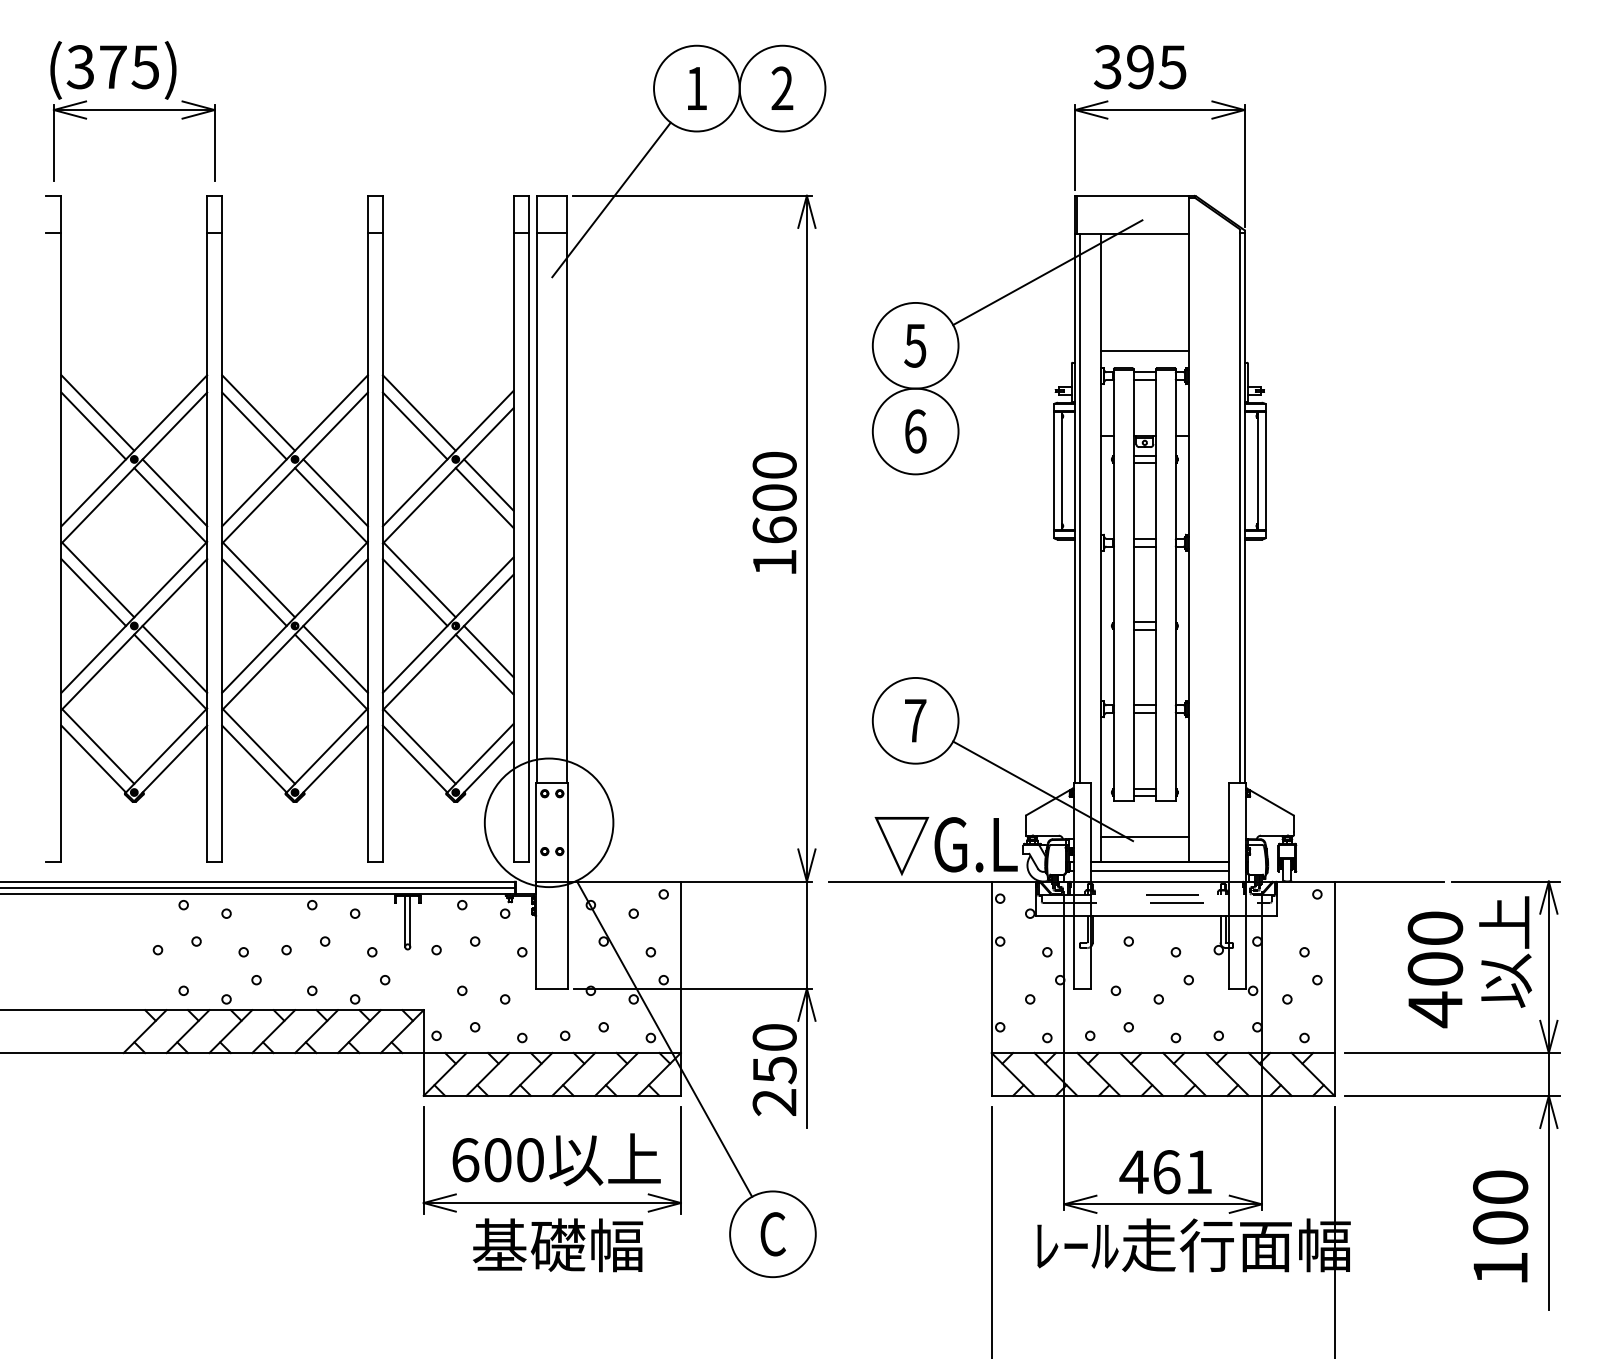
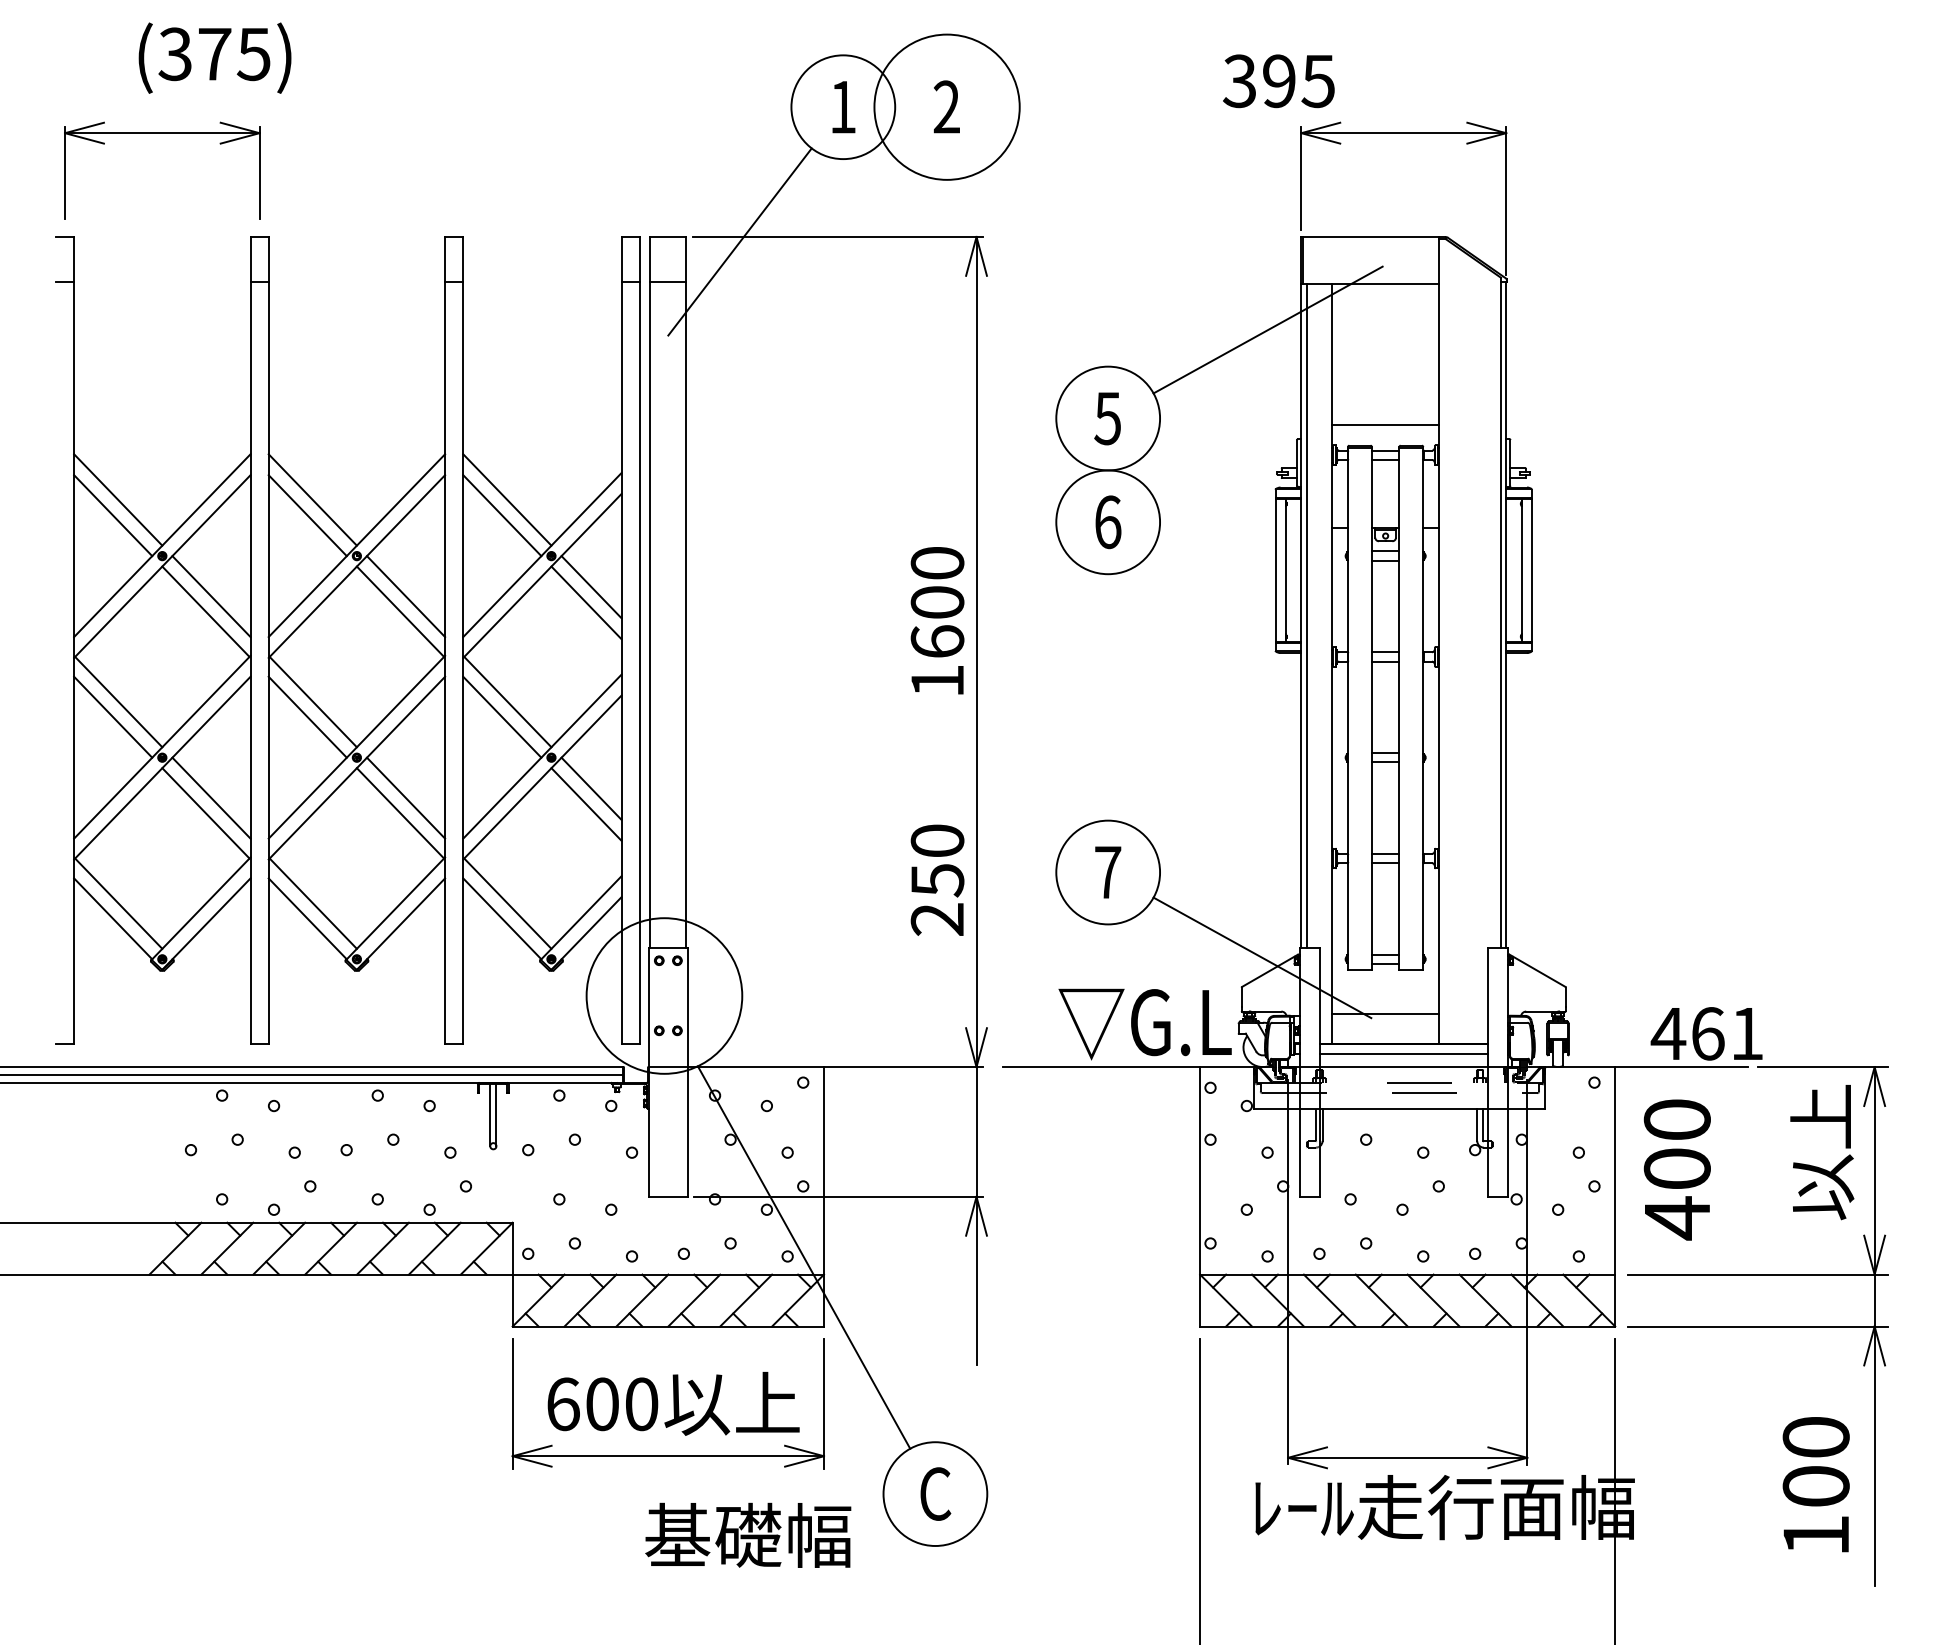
text: (1139, 67) -> (1278, 81), moved
text: (112, 69) -> (214, 57), moved
circle: (782, 88) -> (946, 107), size x1.4
text: (1434, 969) -> (1676, 1169), moved
text: (774, 1069) -> (937, 879), moved
text: (1165, 1171) -> (1706, 1033), moved
text: (558, 1244) -> (748, 1534), moved

